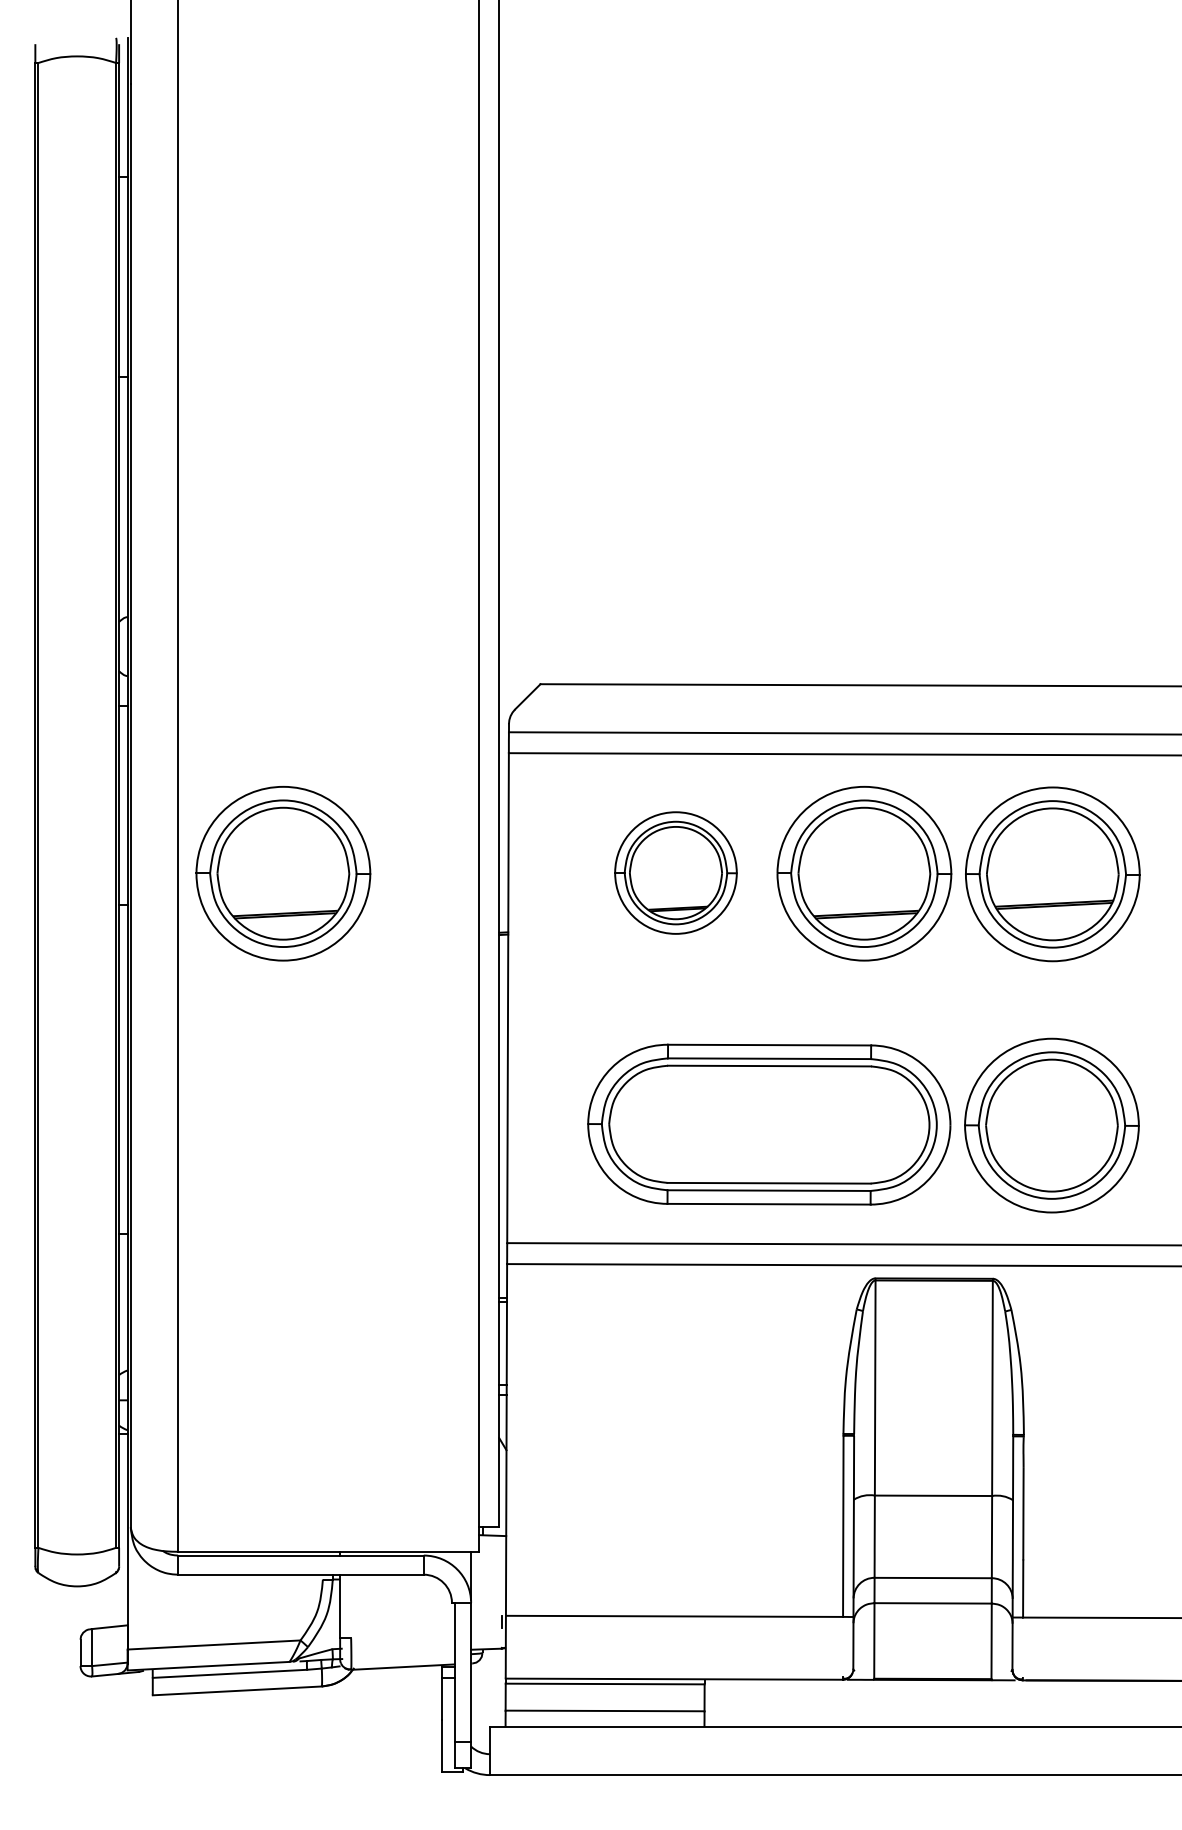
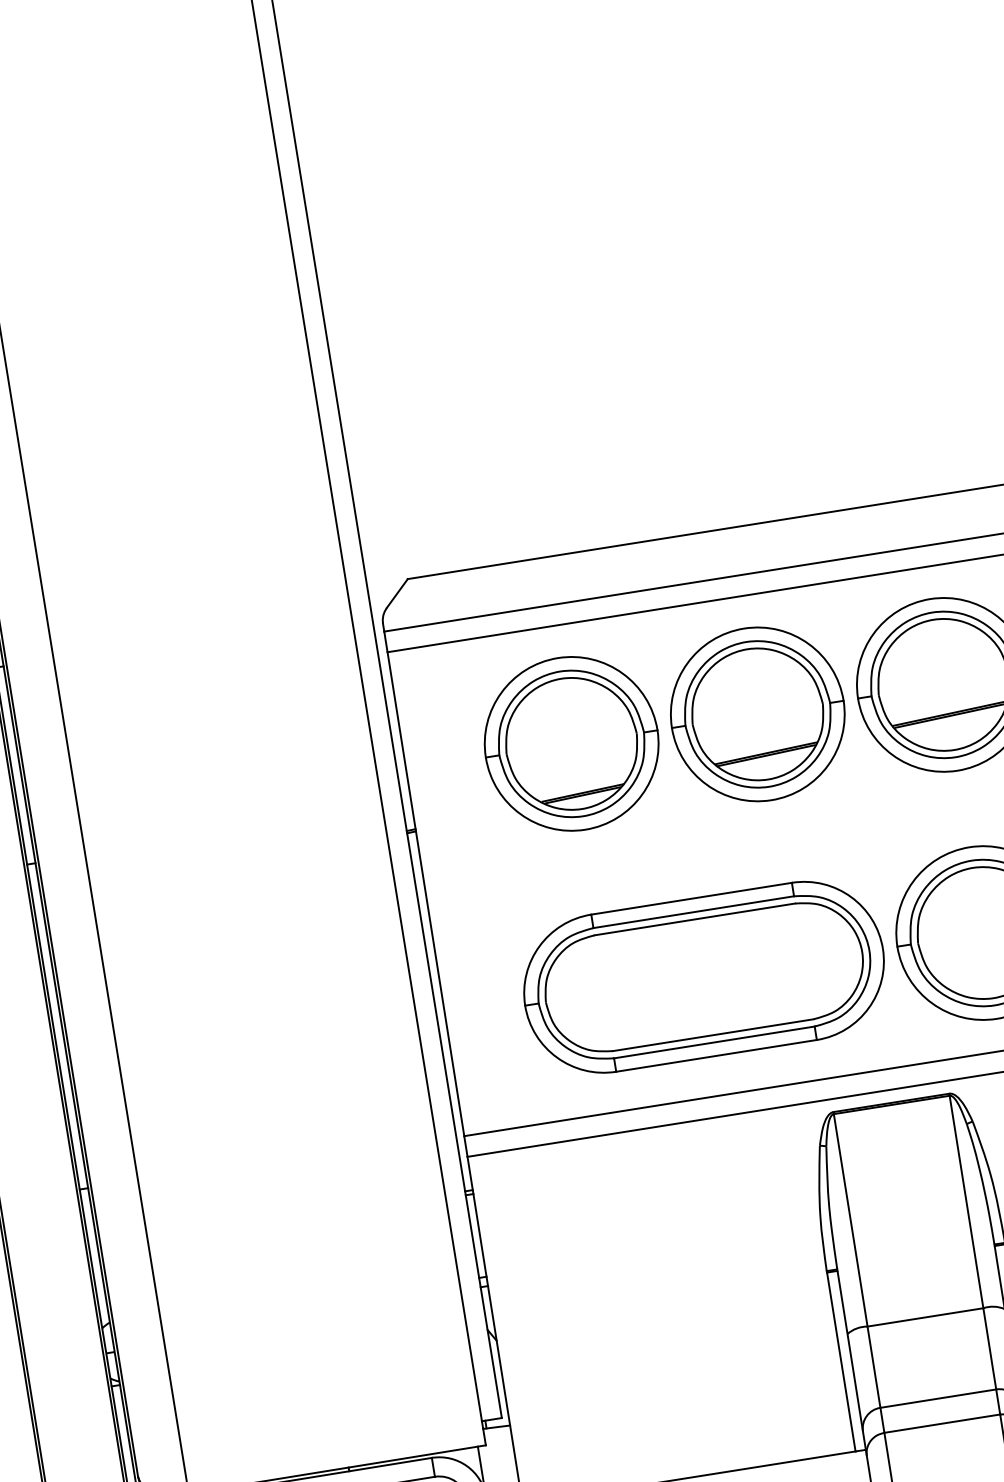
part: (675, 872) -> (571, 743), size x1.43
part: (283, 873) -> (184, 807), removed

